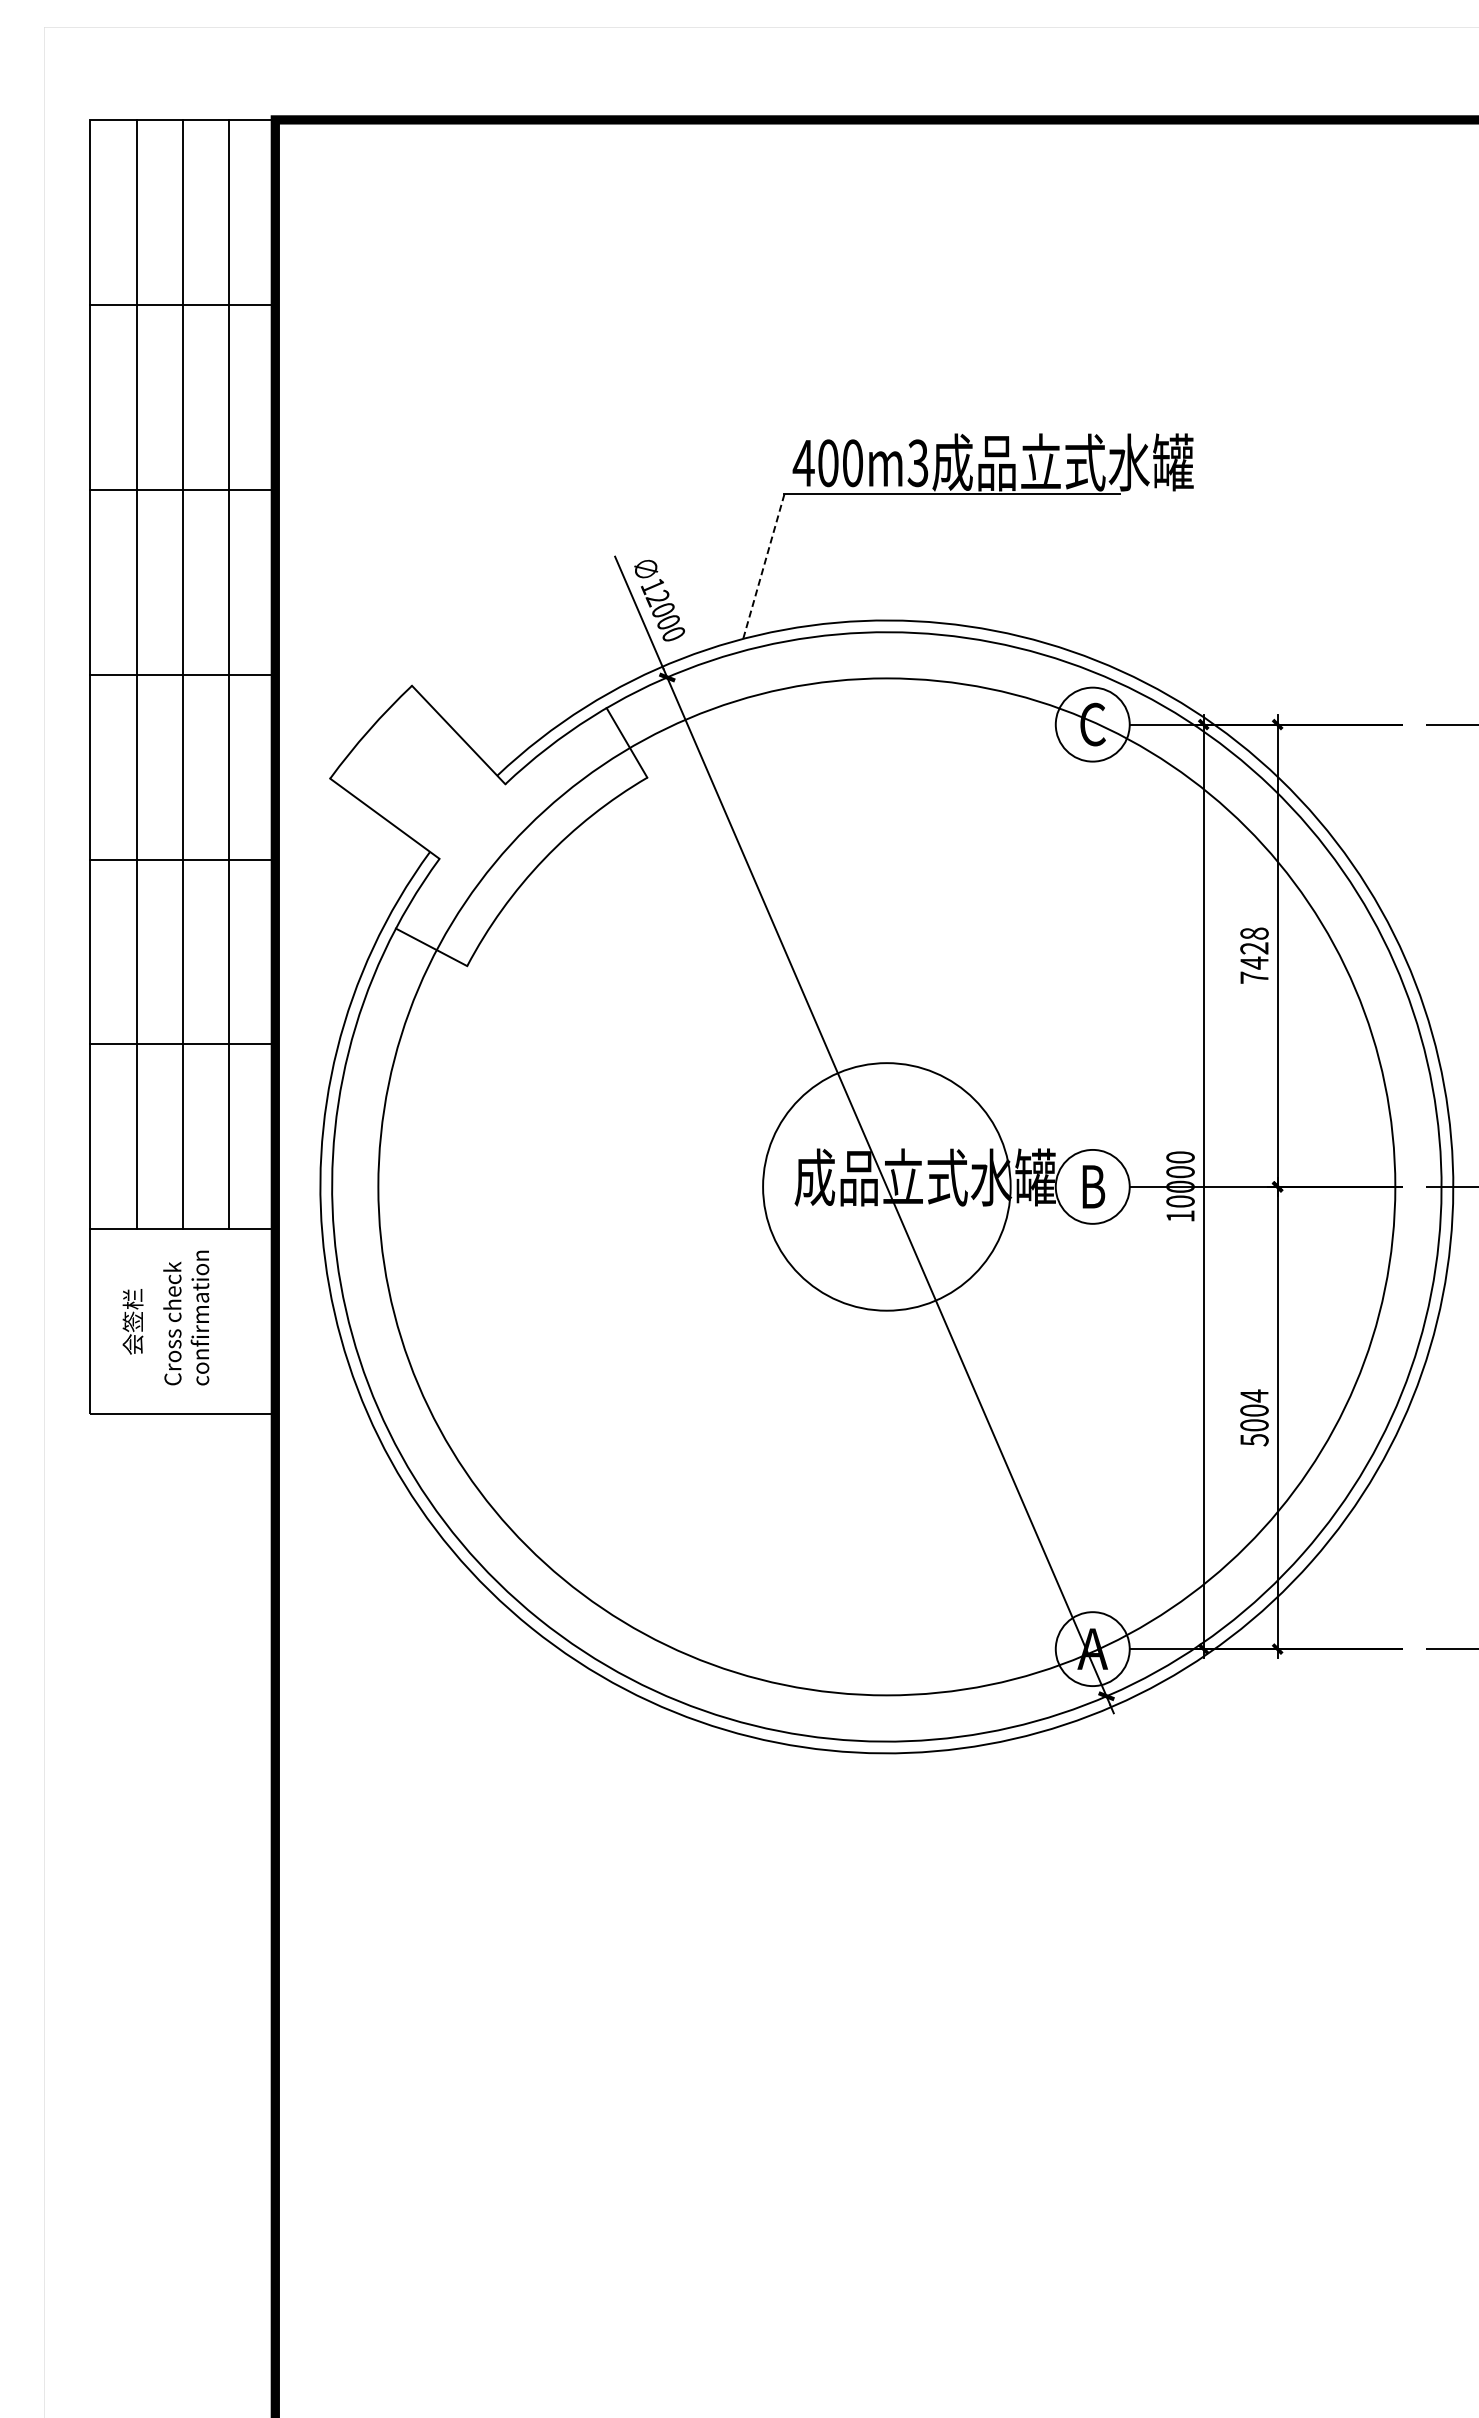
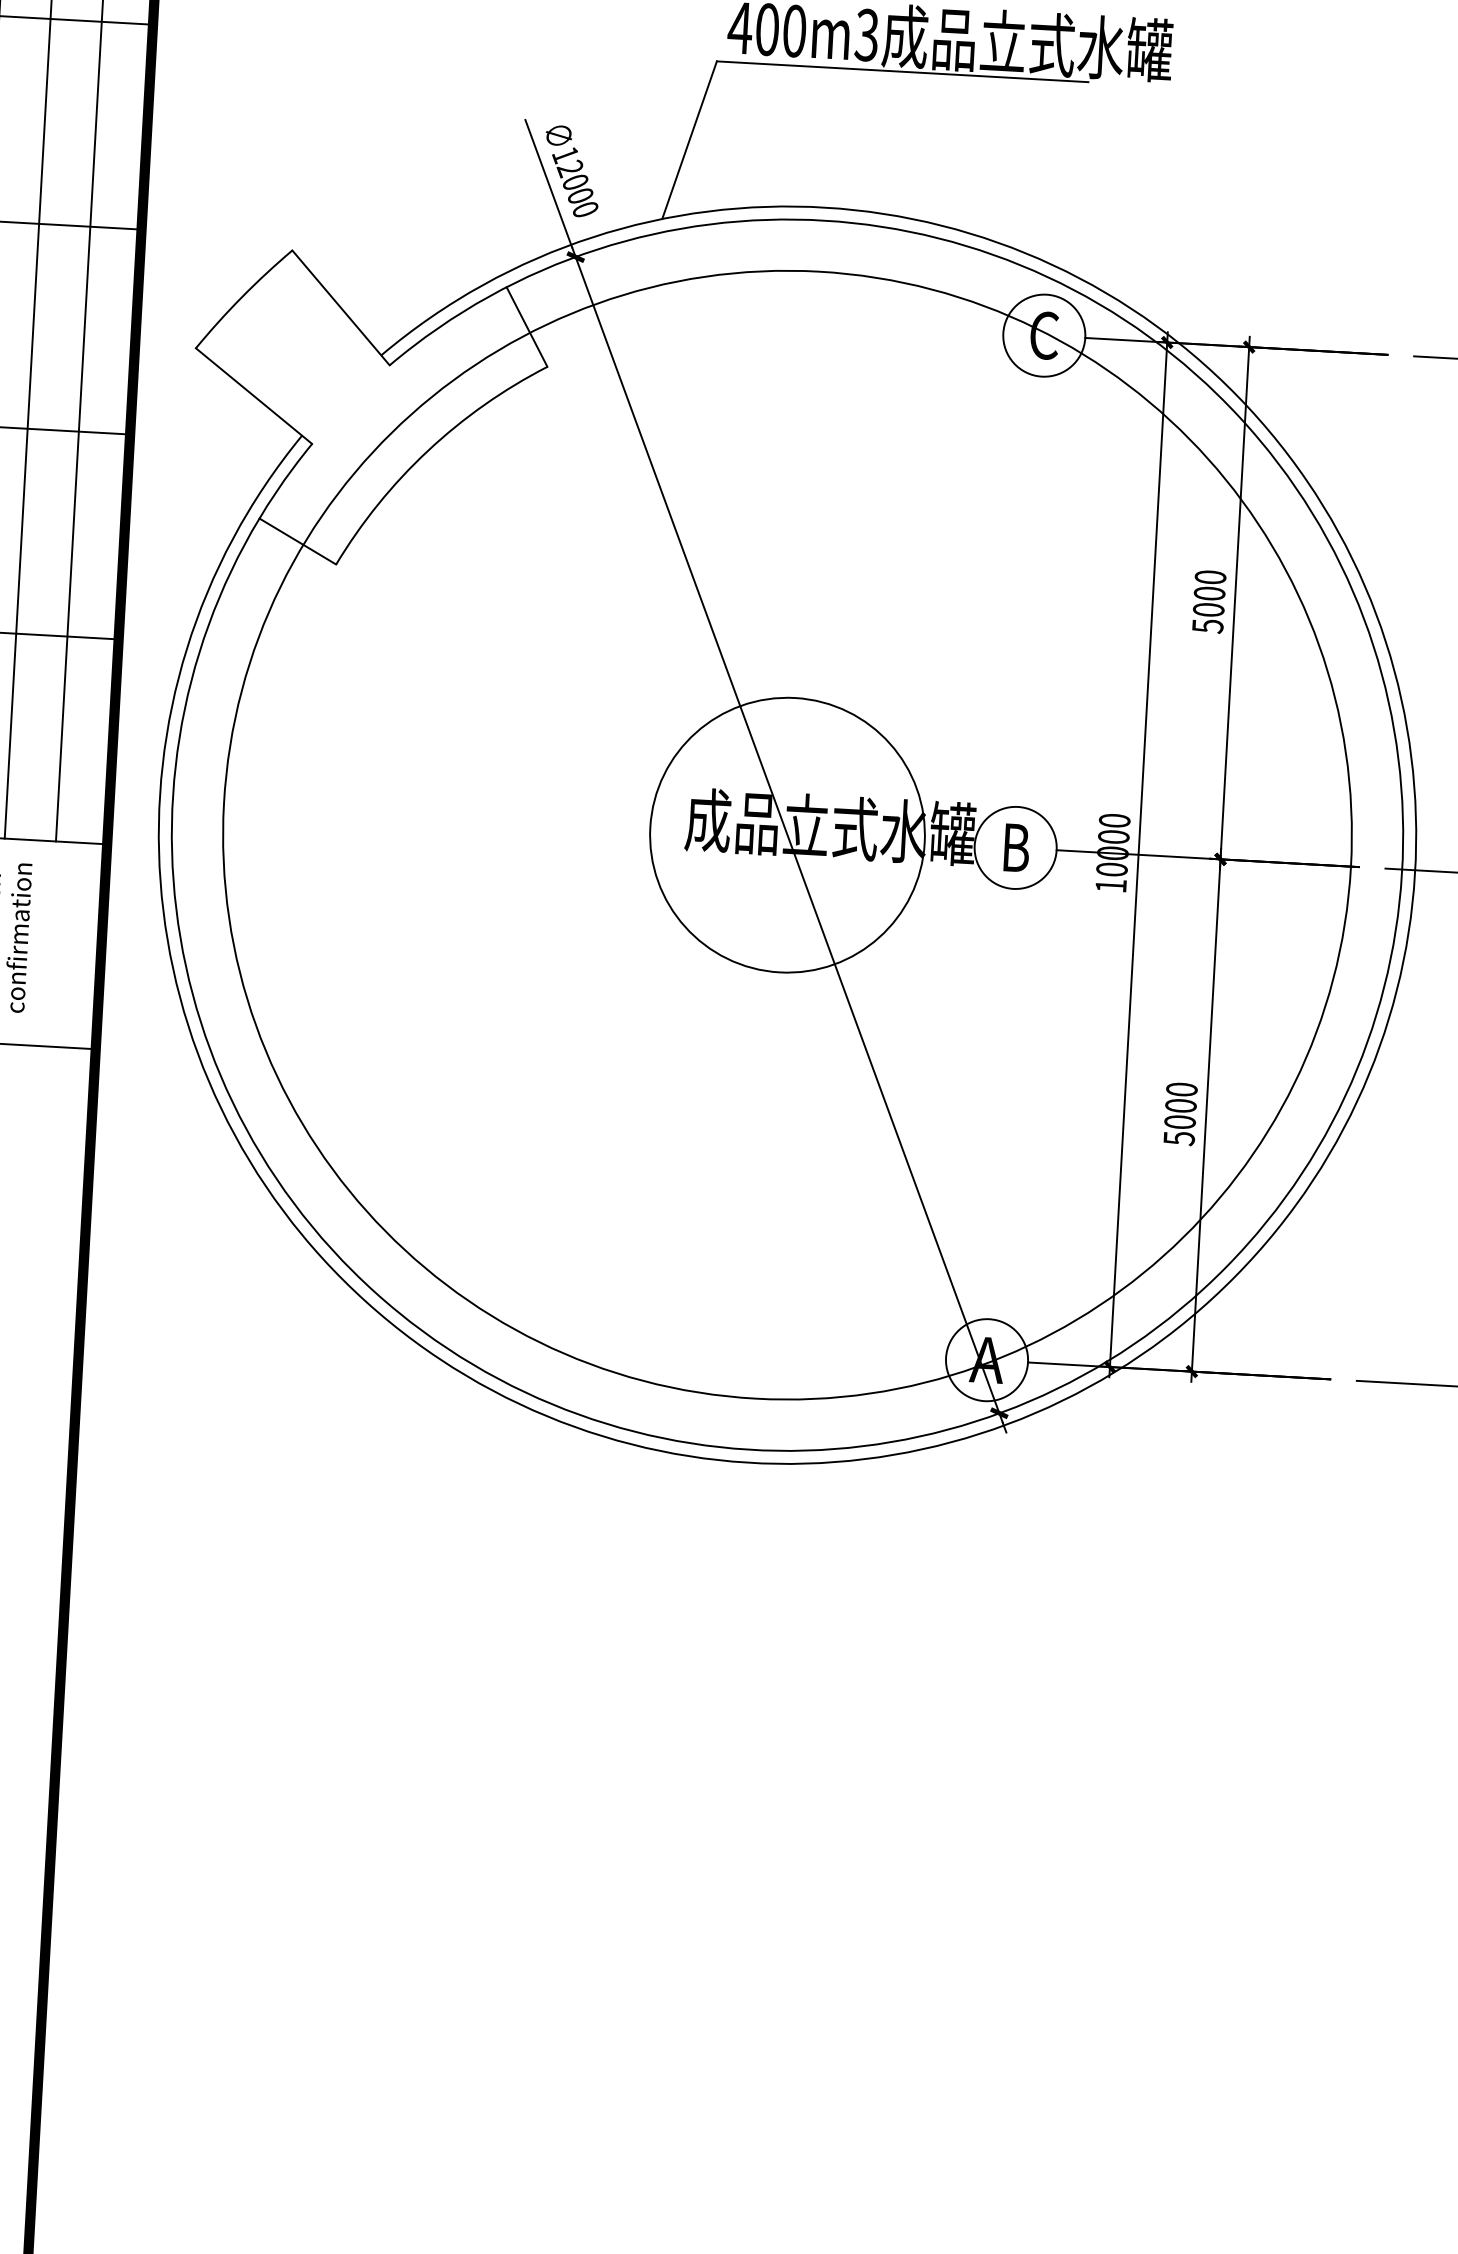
line: (763, 567) -> (689, 141), dashed -> solid
text: (1254, 955) -> (1209, 601), 7428 -> 5000
text: (1254, 1395) -> (1181, 1089), 5004 -> 5000

